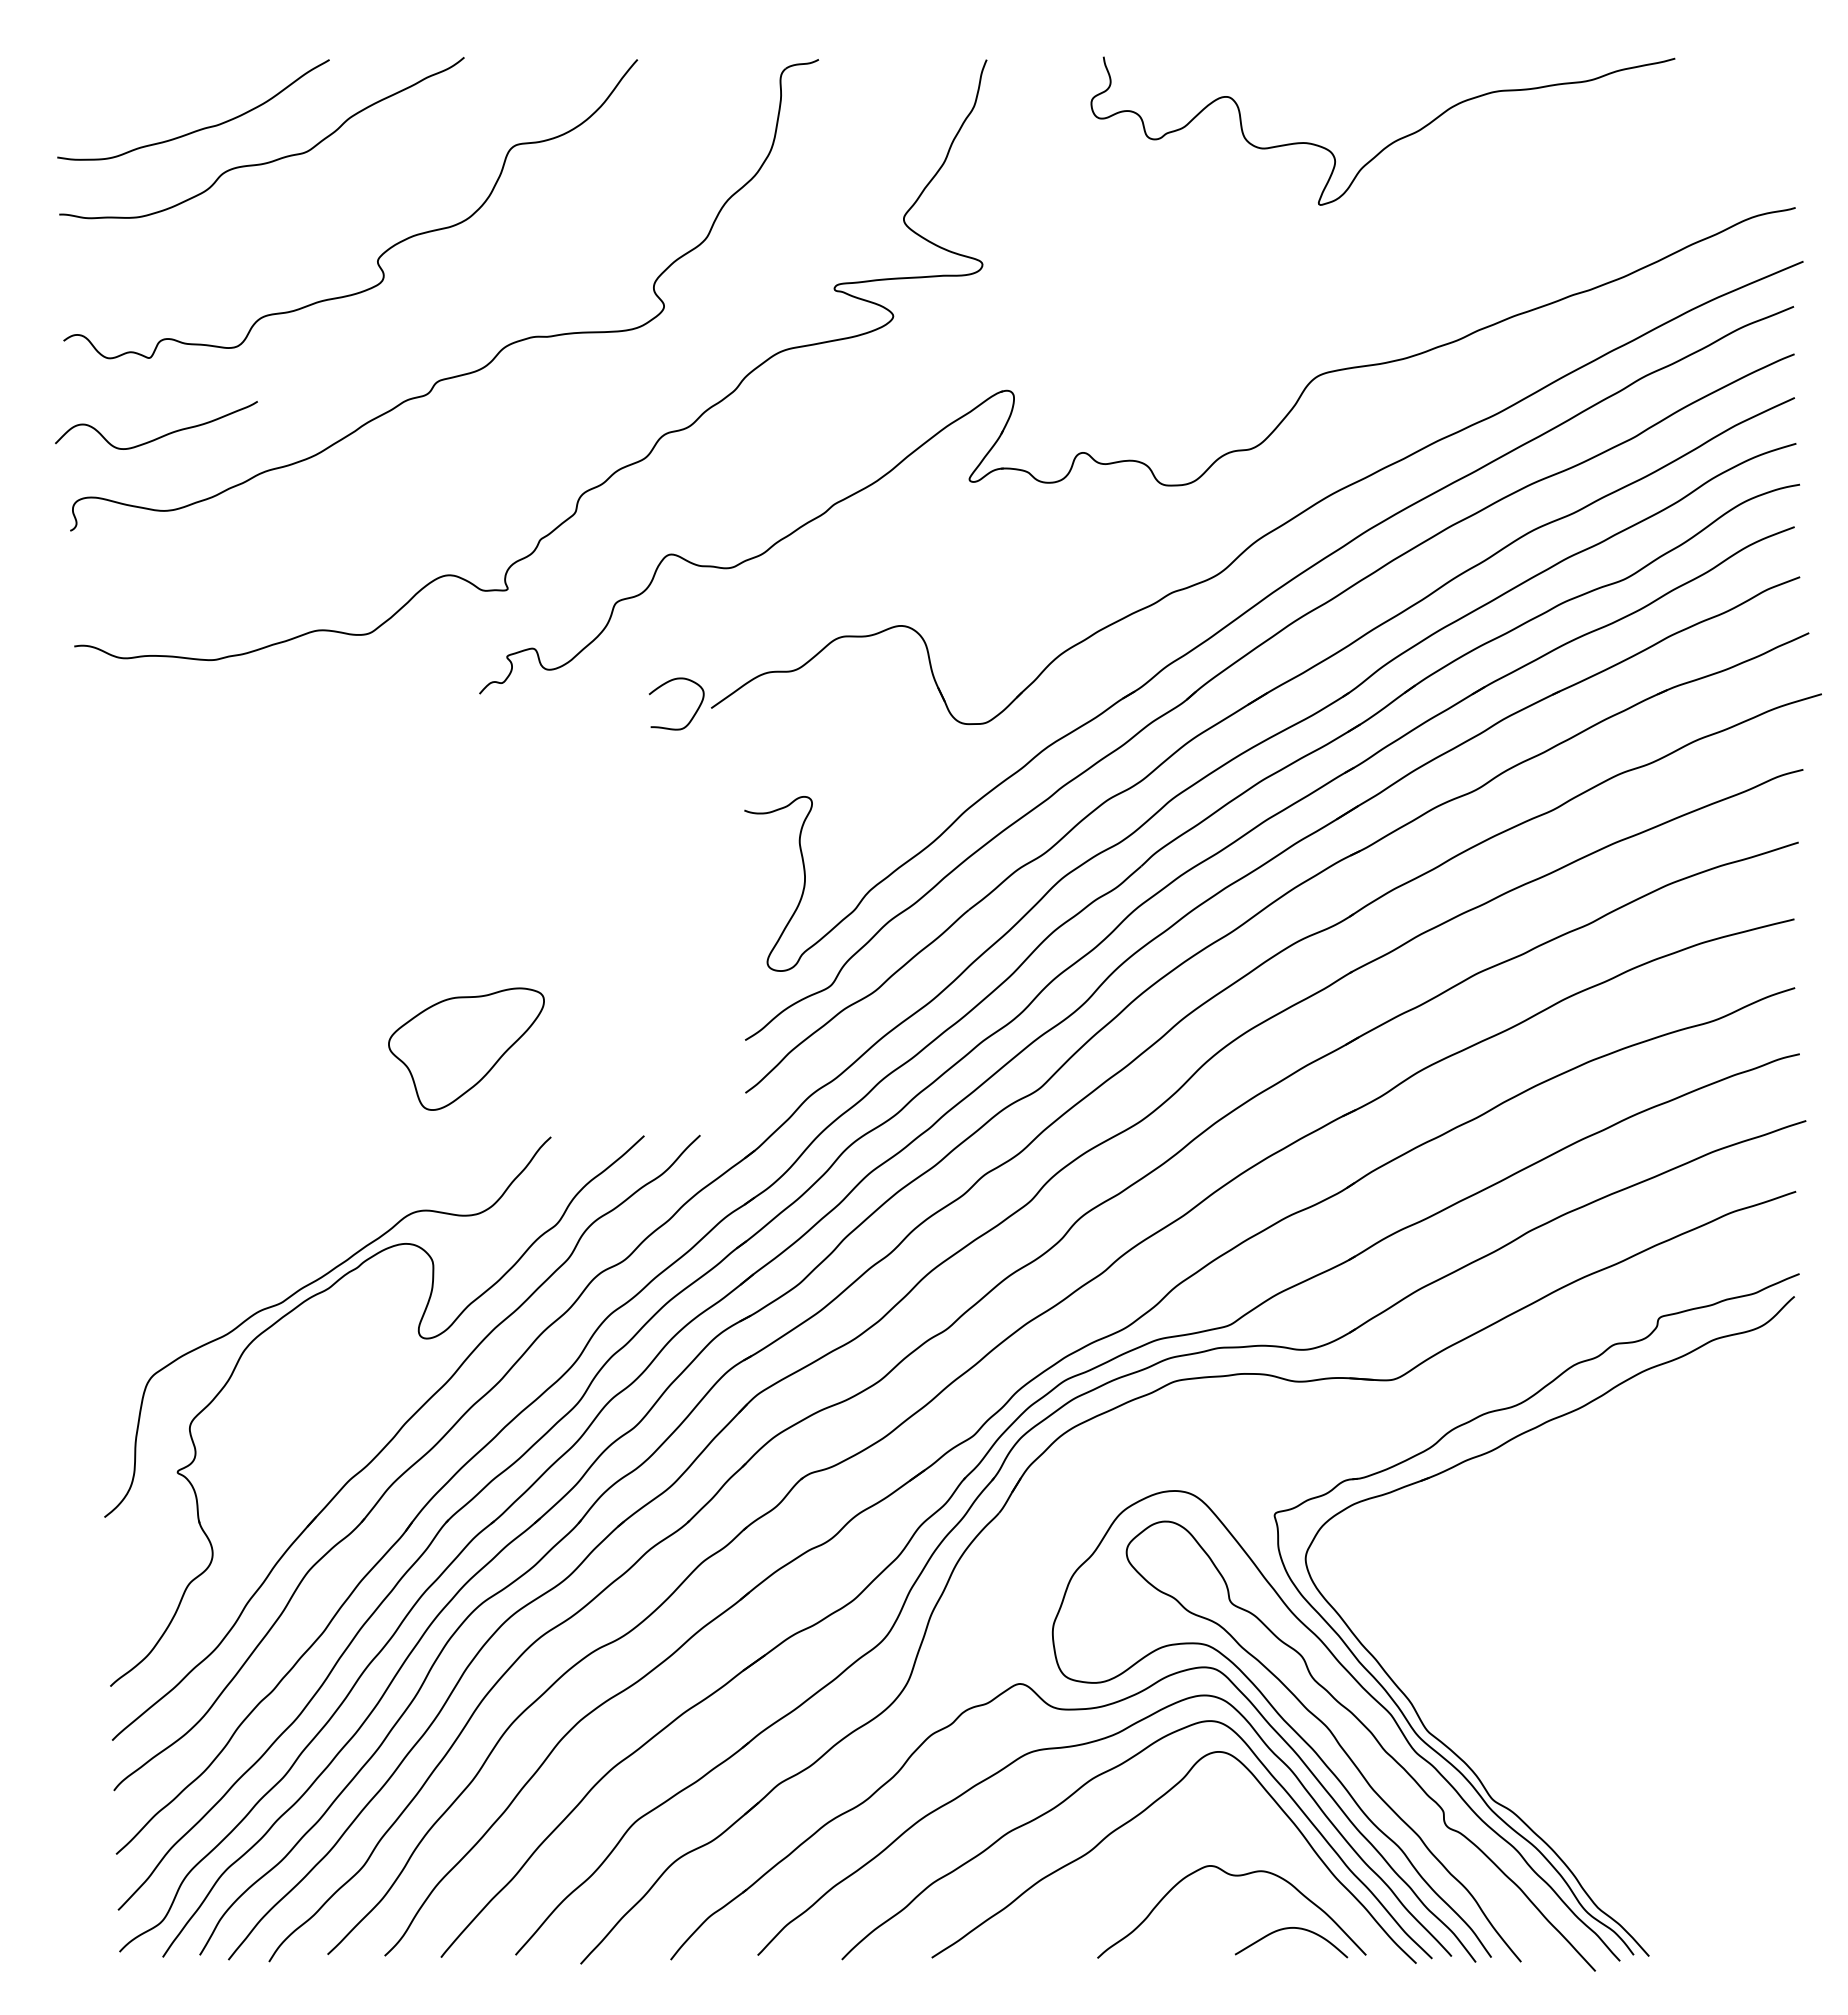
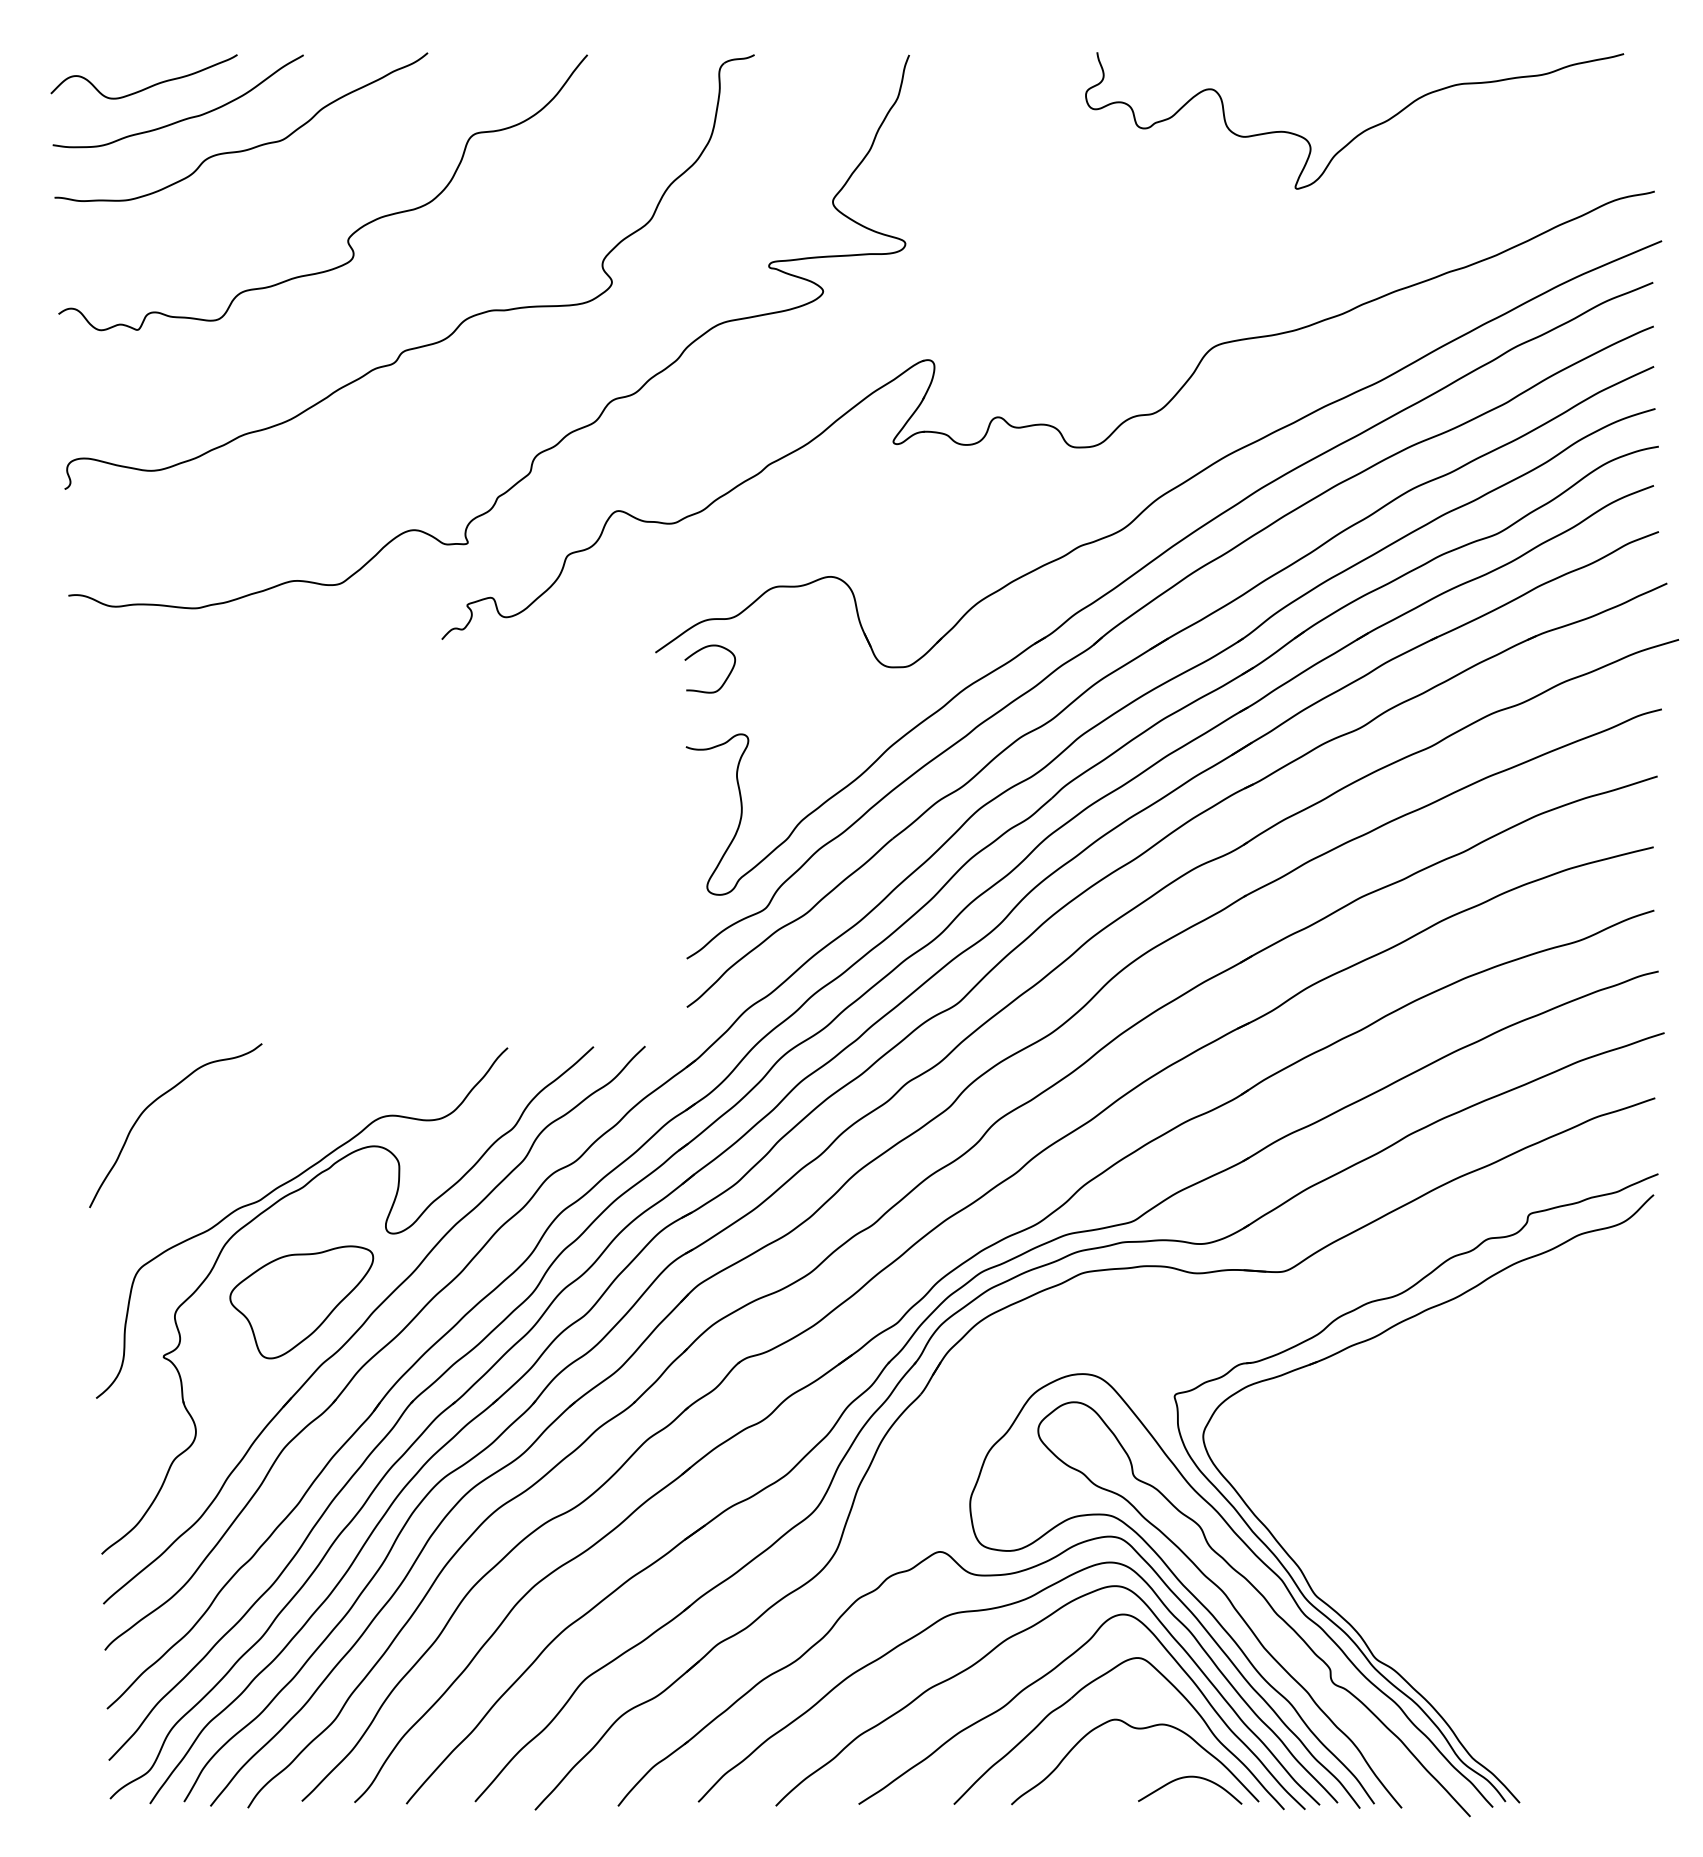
curve: (1391, 142) -> (1362, 131), moved
curve: (159, 436) -> (146, 87), moved
curve: (693, 714) -> (725, 678), moved
part: (466, 1048) -> (301, 1301), moved
curve: (166, 1197) -> (153, 1103), added
part: (1180, 1829) -> (1087, 1686), added

